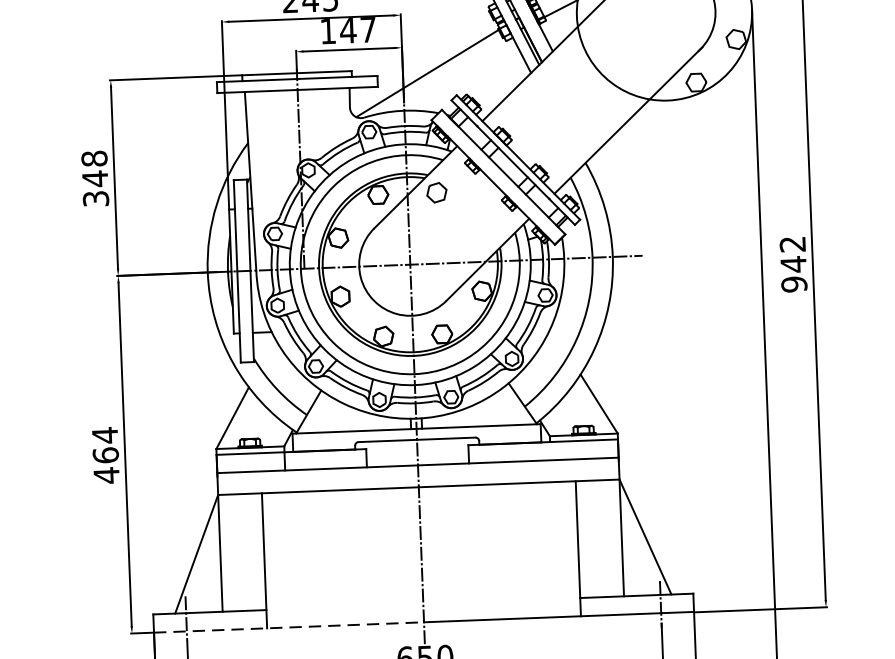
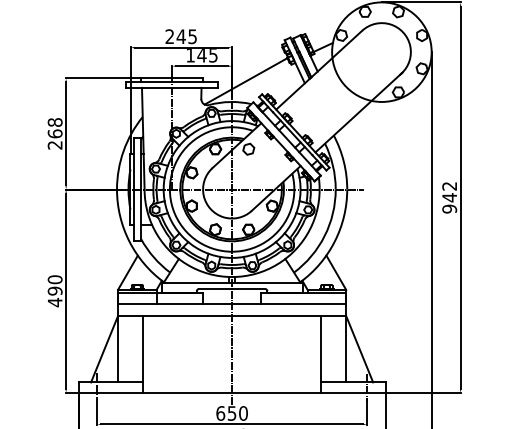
text: (368, 30) -> (213, 55), 147 -> 145
text: (94, 188) -> (54, 139), 348 -> 268
text: (104, 445) -> (54, 285), 464 -> 490
line: (289, 626) -> (155, 392), dashed -> solid

